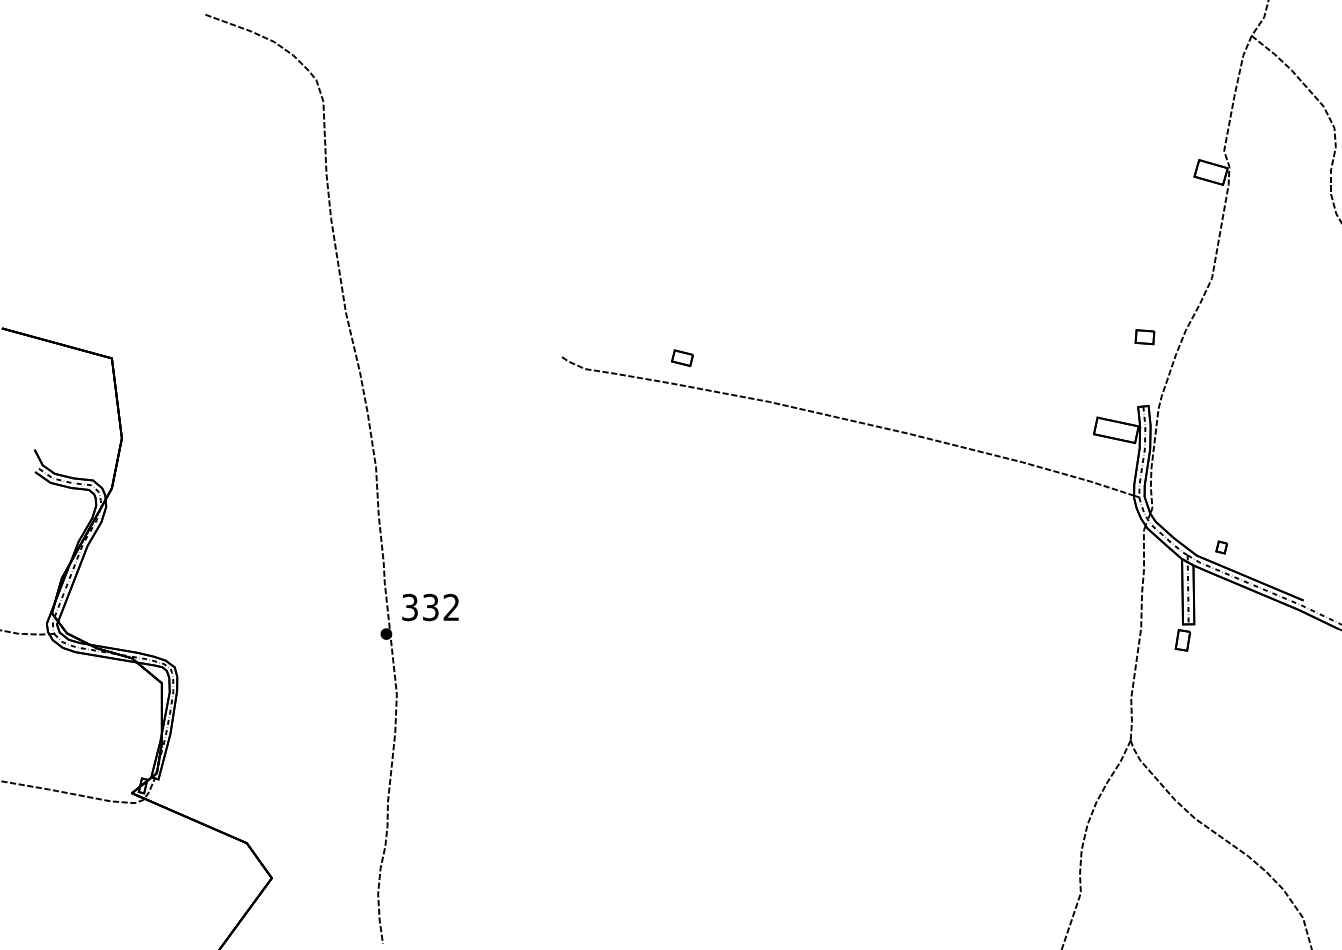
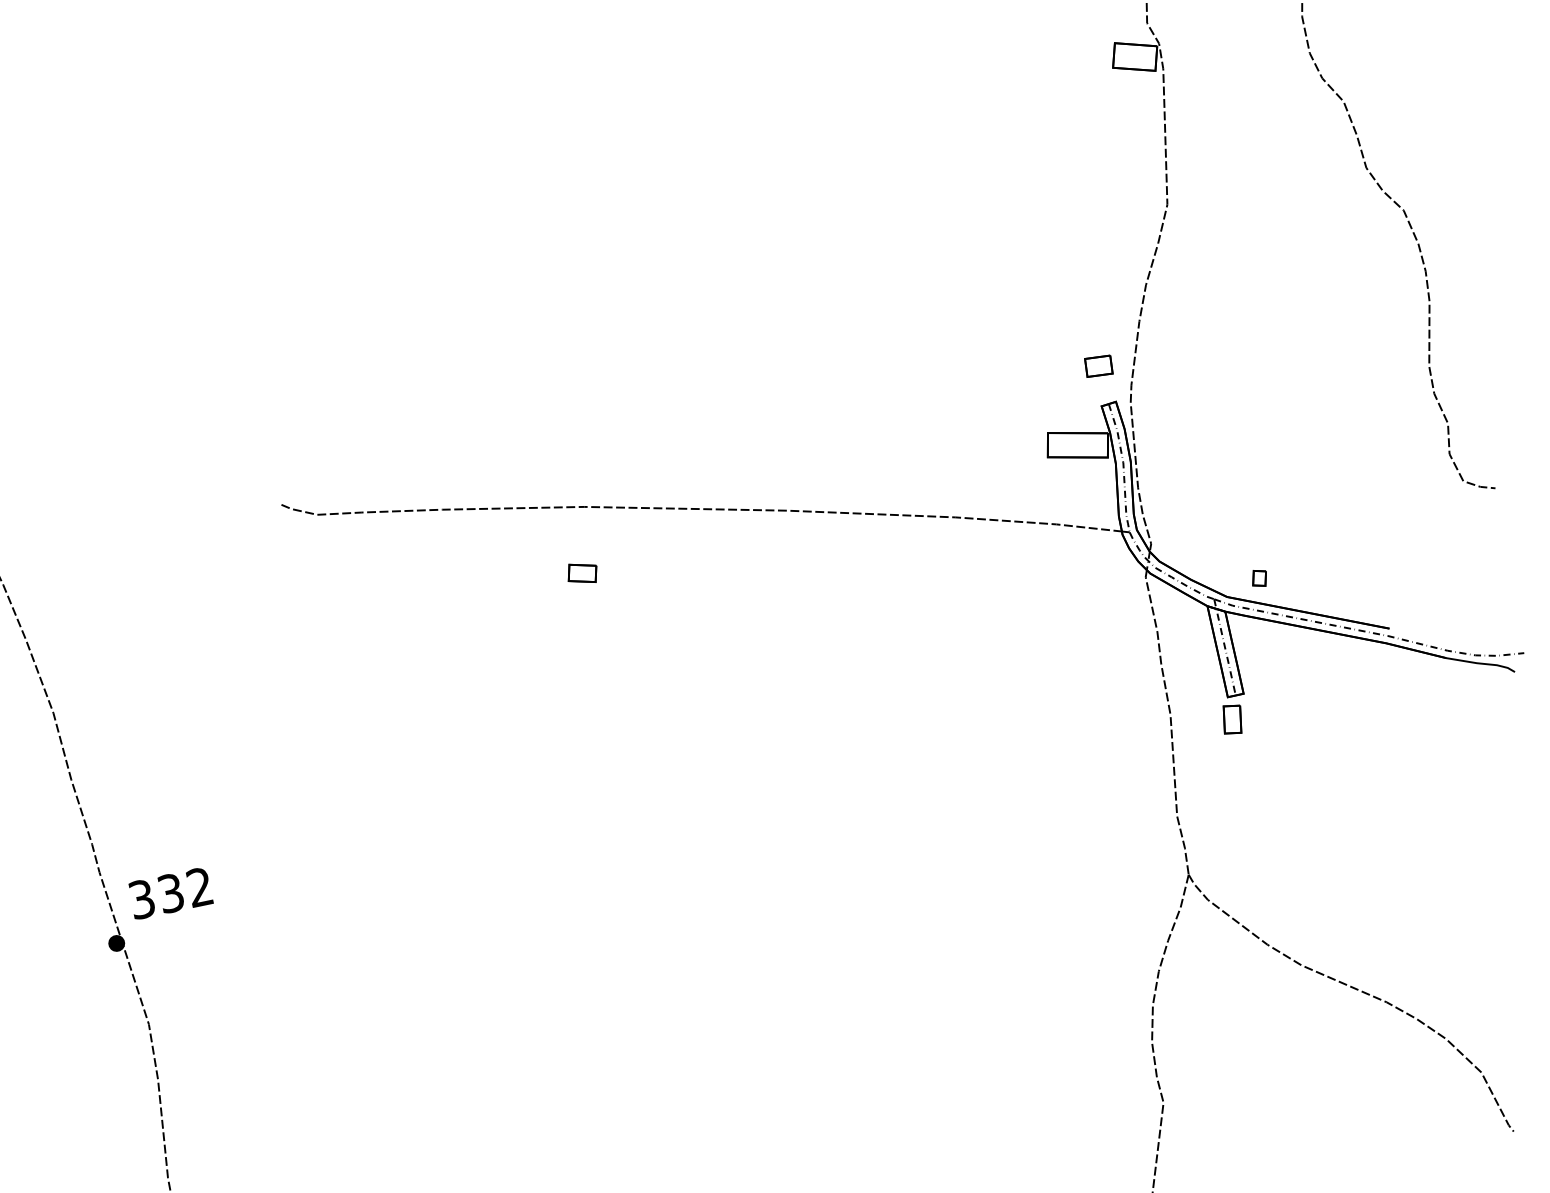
part: (1144, 337) -> (1098, 366), moved
part: (682, 358) -> (582, 573), moved

